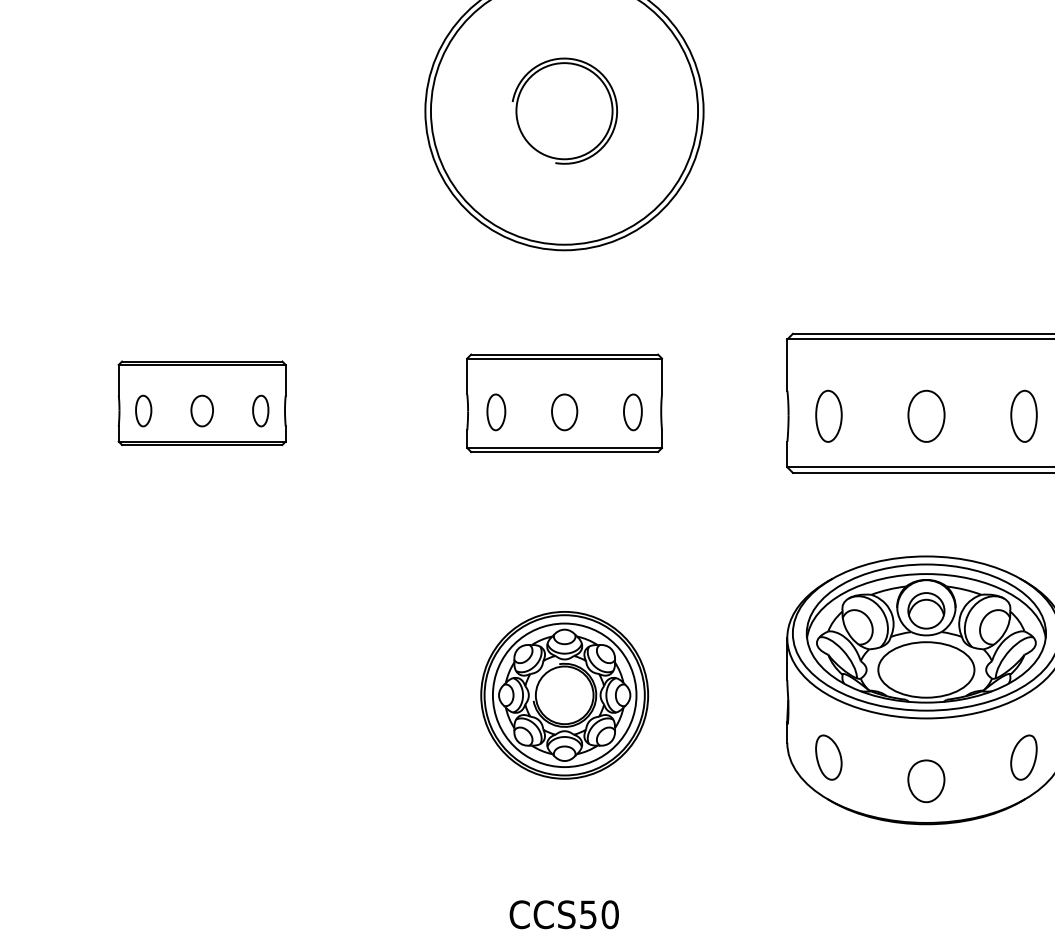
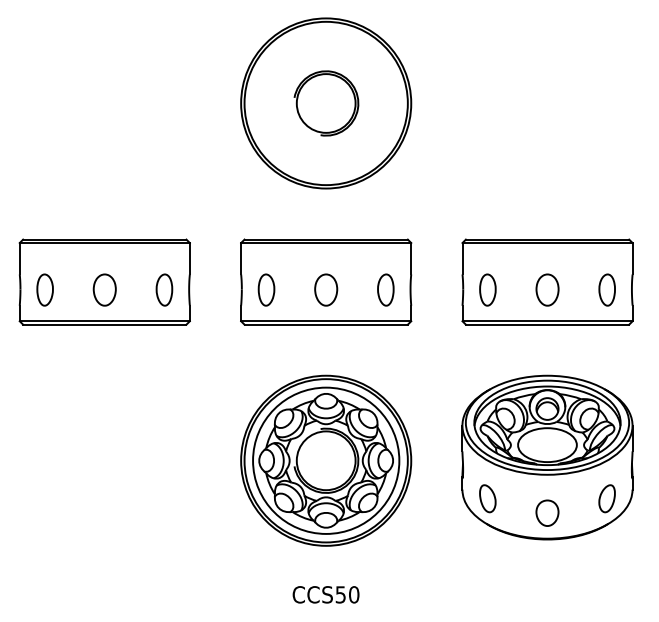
part: (201, 402) -> (104, 281), size x1.67
part: (564, 402) -> (326, 281), size x1.43
part: (564, 695) -> (326, 460), size x1.67

